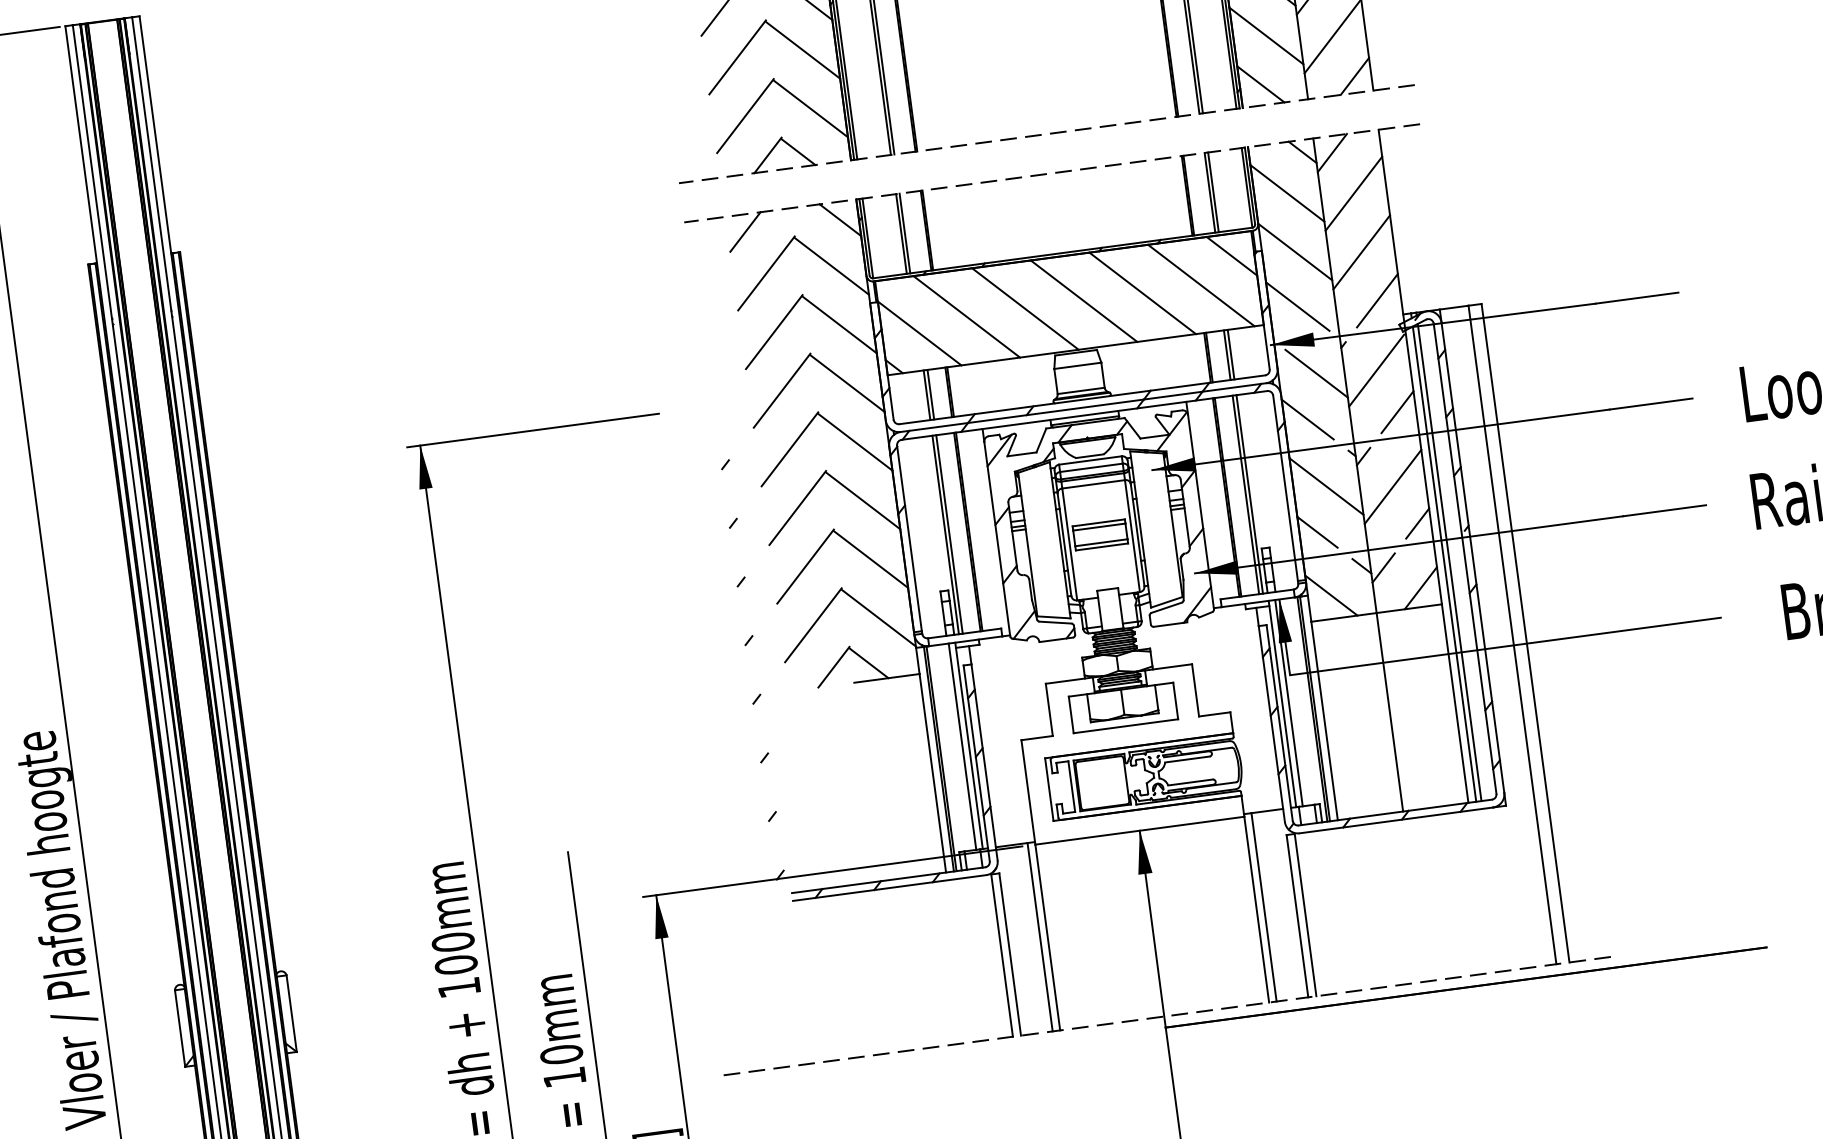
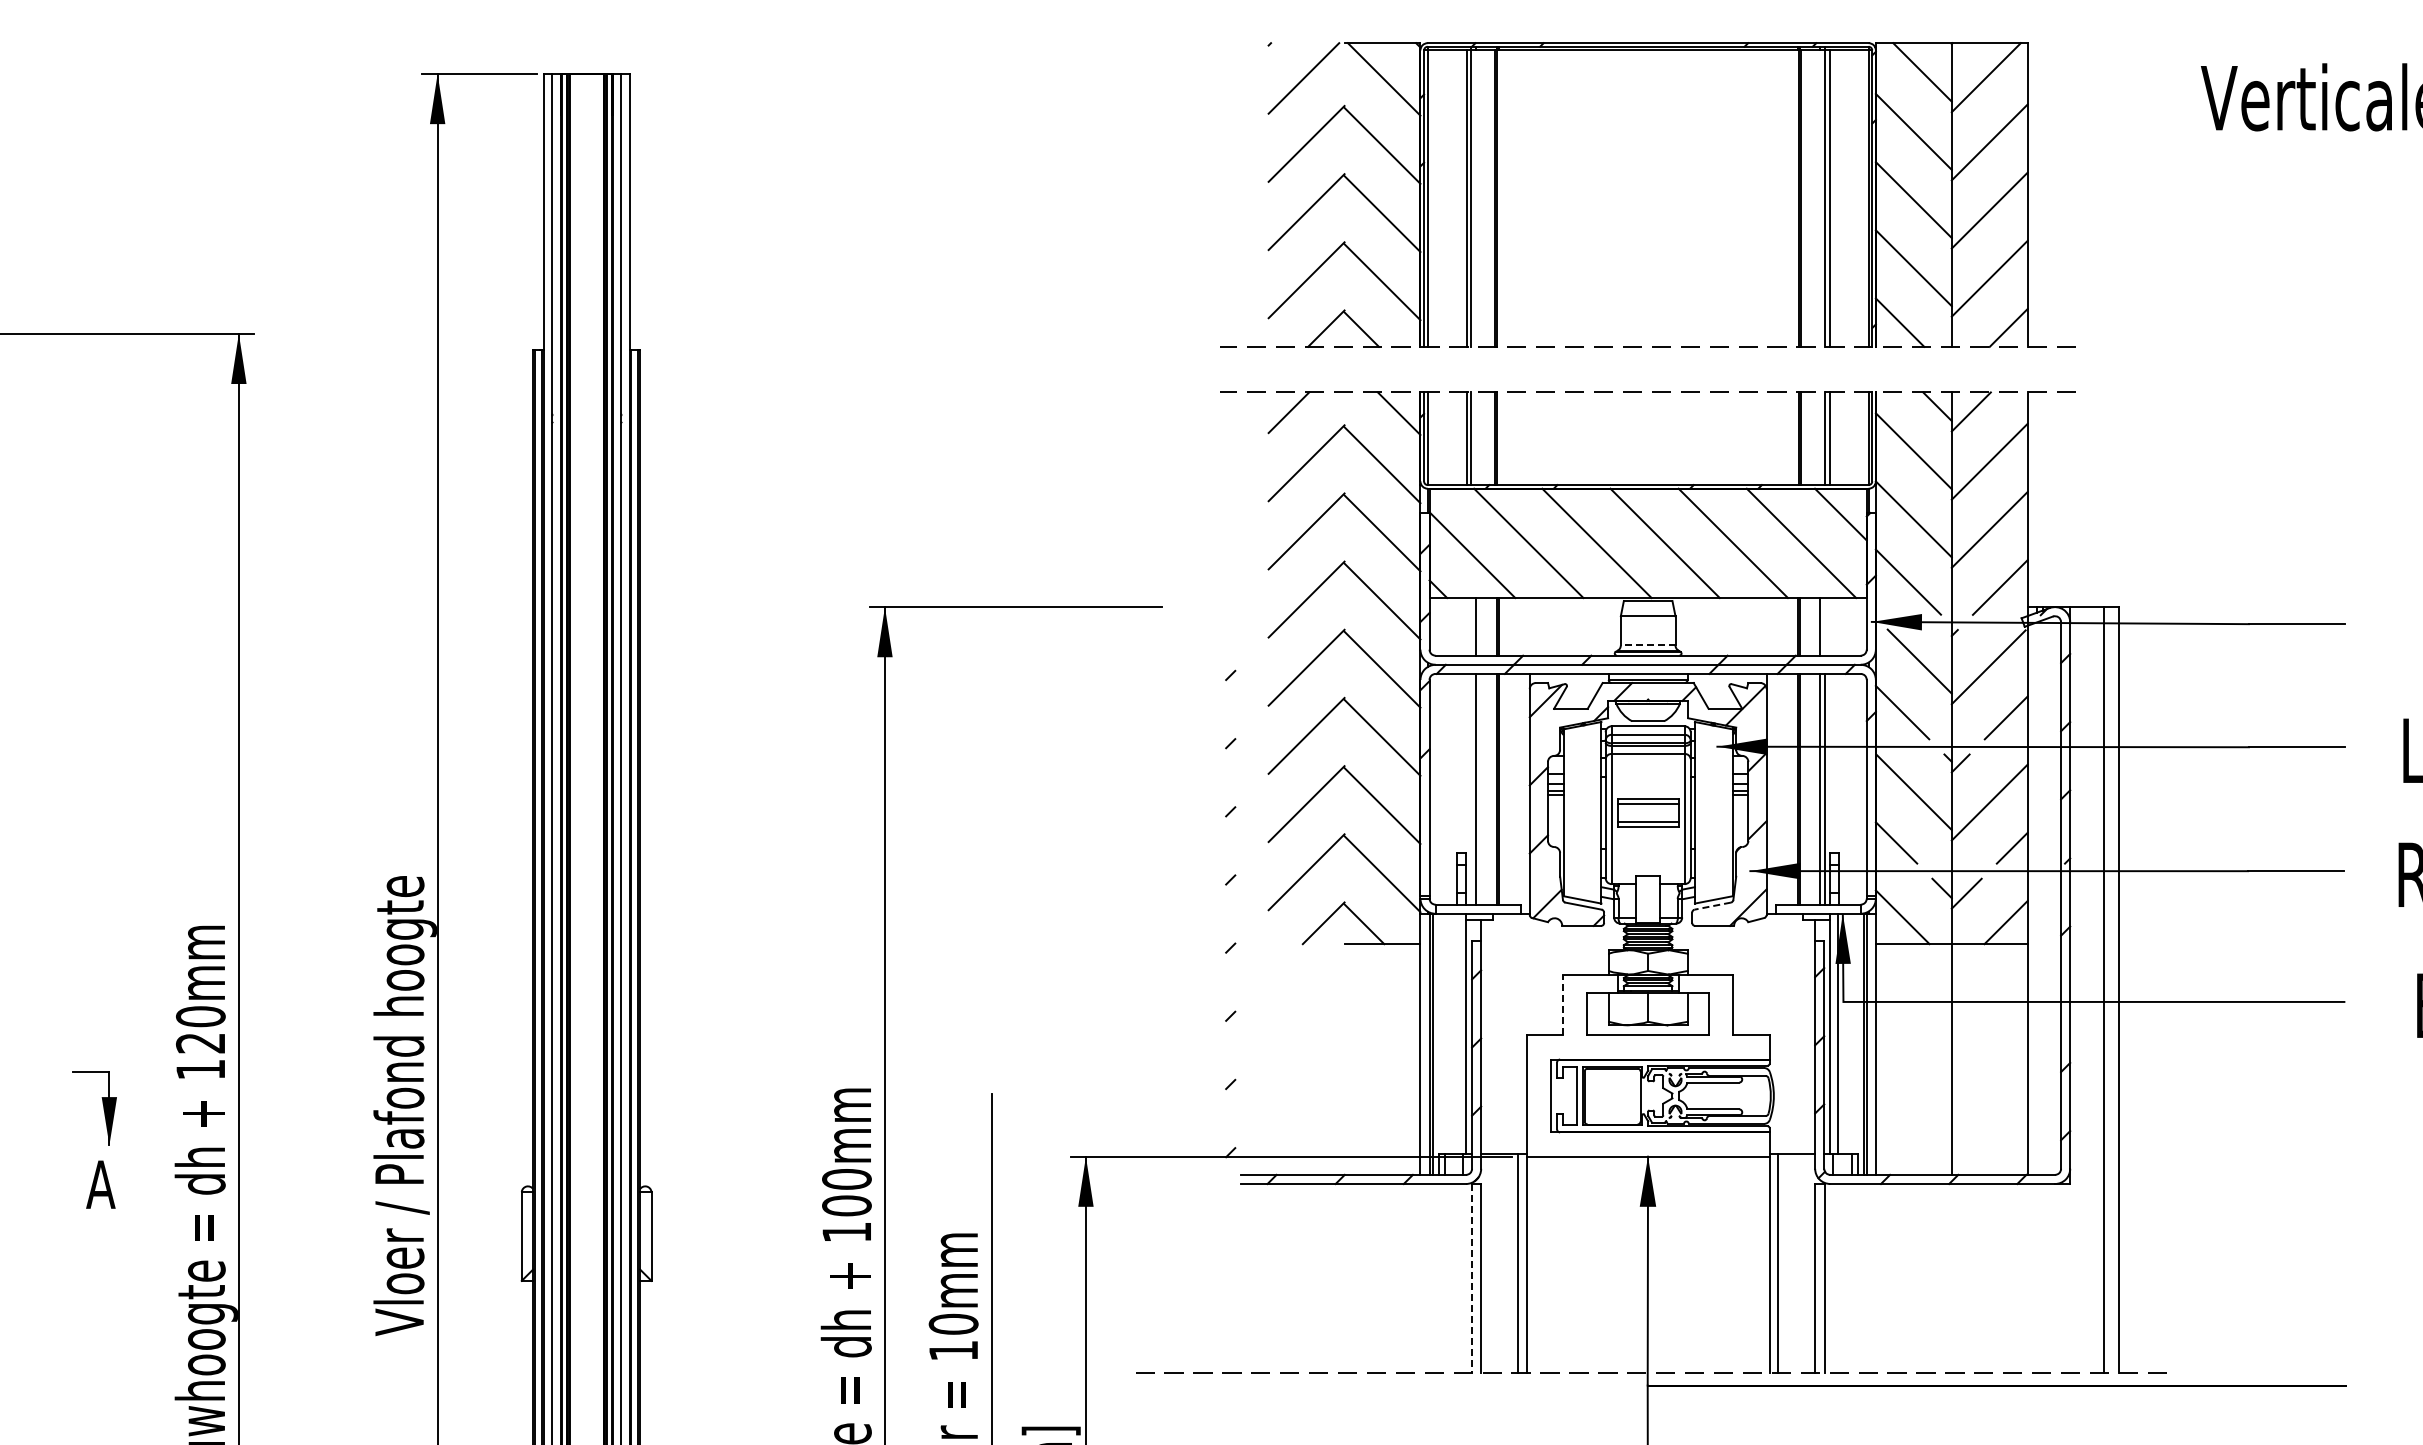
line: (1230, 354) -> (1824, 626), removed
line: (1080, 391) -> (1647, 645), solid -> dashed
line: (927, 394) -> (1471, 626), removed
line: (945, 534) -> (1471, 788), removed
line: (1449, 562) -> (2042, 897), removed
line: (1444, 564) -> (2036, 898), removed
line: (1166, 608) -> (1712, 906), solid -> dashed
line: (1049, 709) -> (1563, 1004), solid -> dashed
line: (962, 746) -> (1458, 1033), removed
line: (1001, 955) -> (1471, 1278), solid -> dashed

